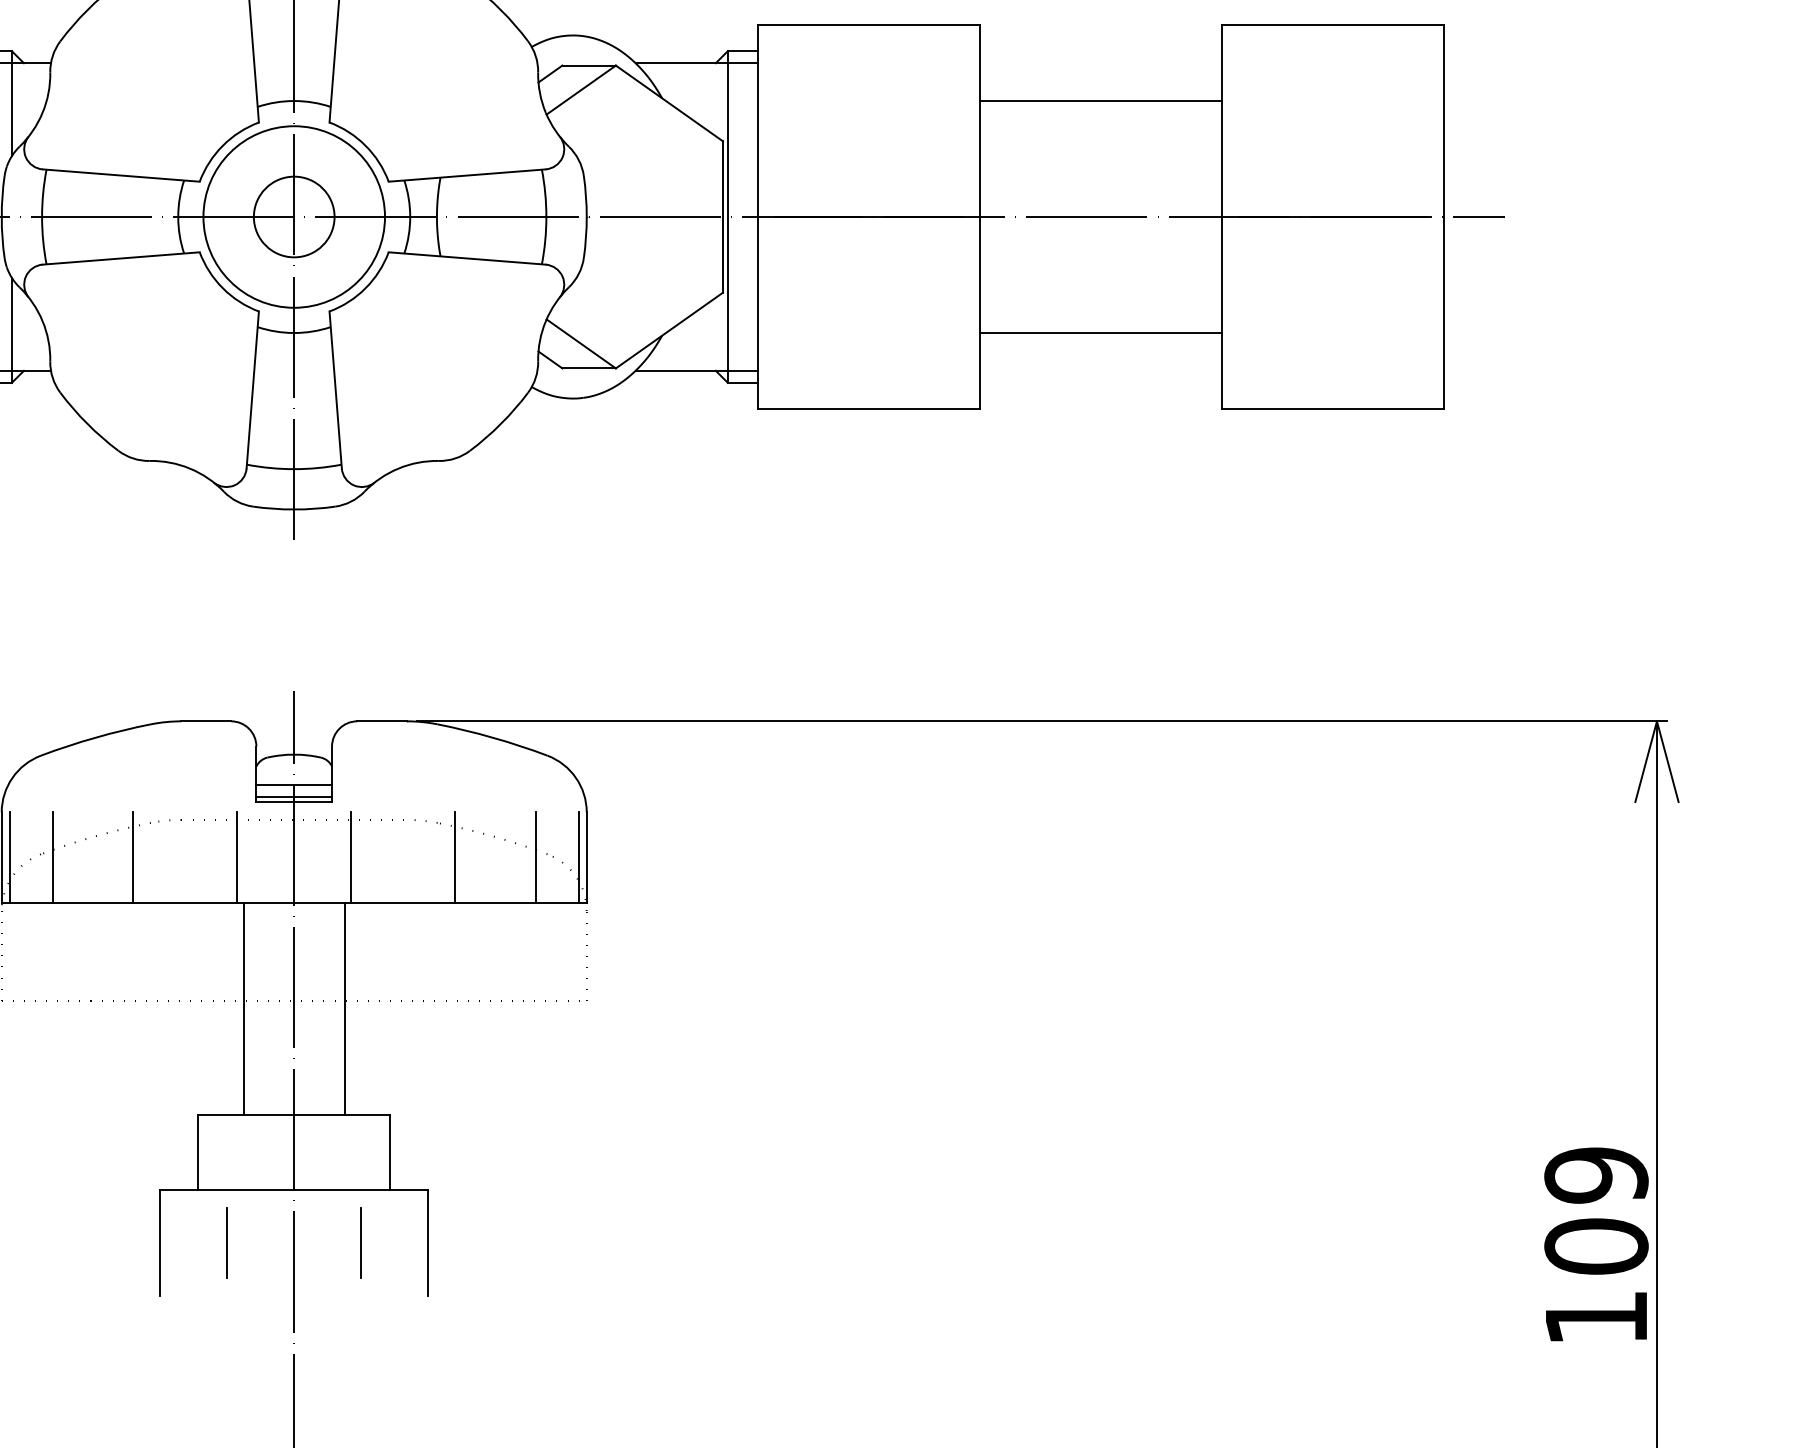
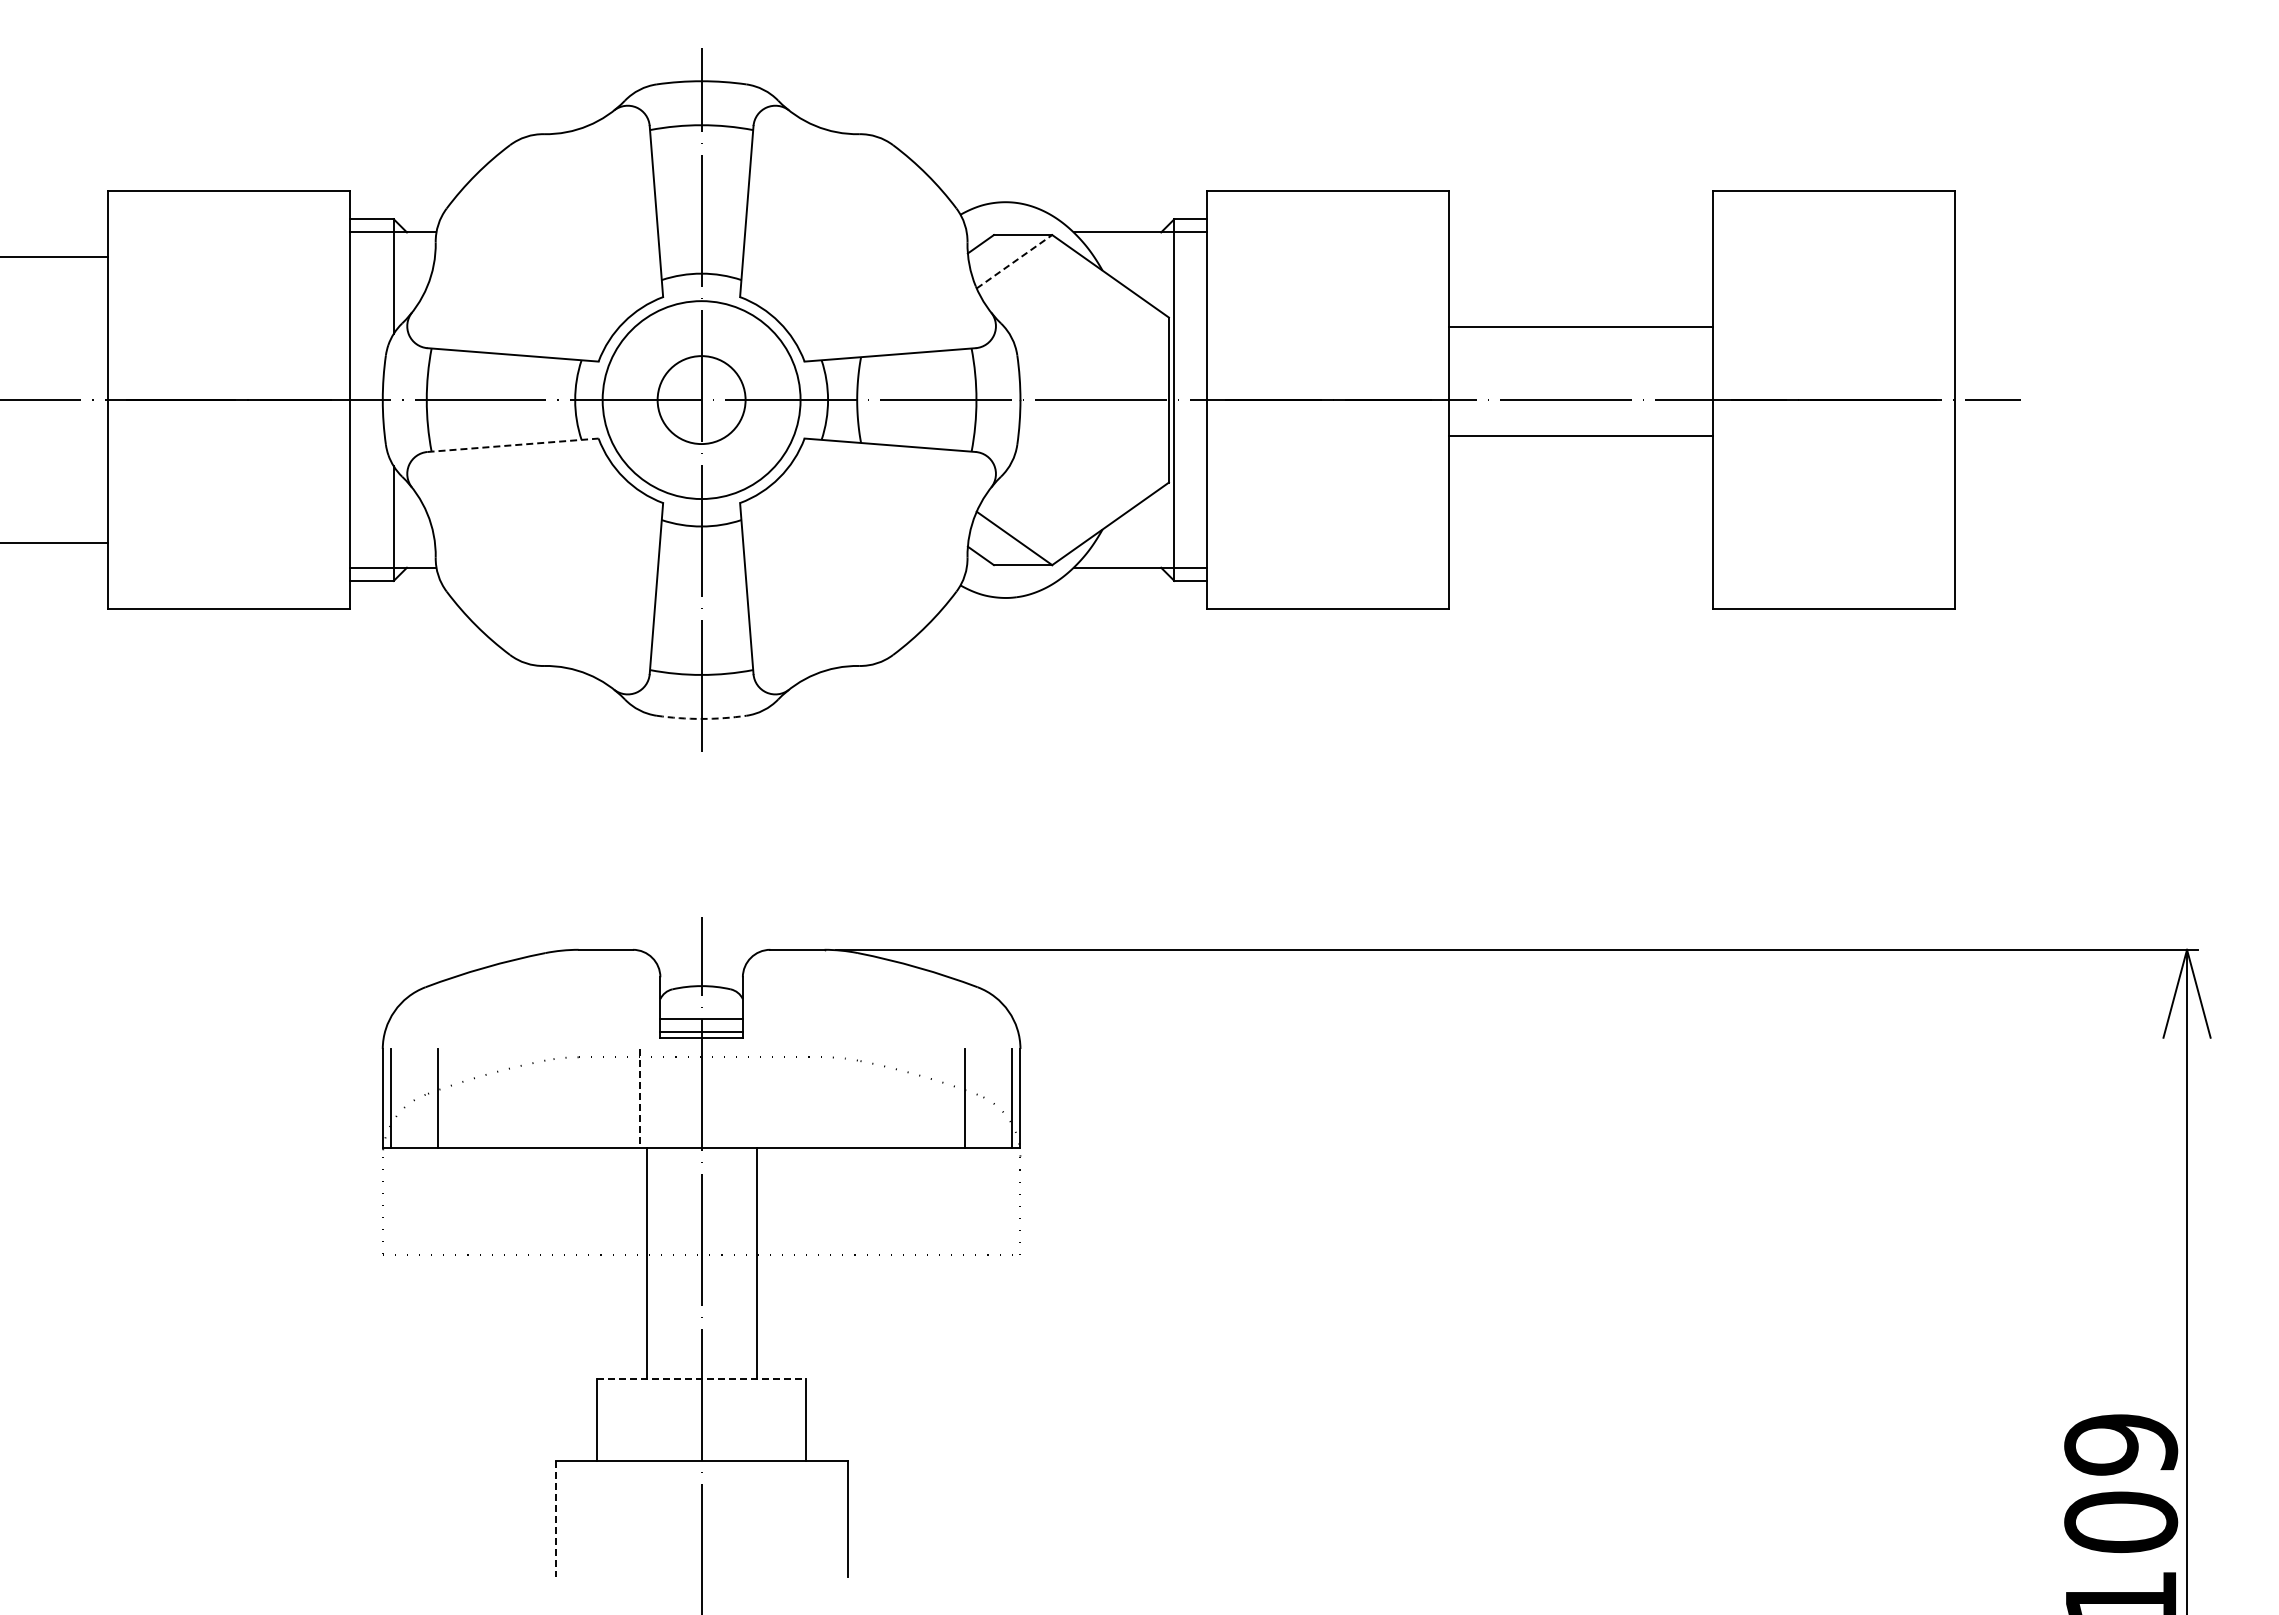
line: (581, 89) -> (1014, 261), solid -> dashed
line: (1101, 100) -> (1581, 326), moved
line: (121, 258) -> (513, 445), solid -> dashed
line: (1101, 332) -> (1581, 435), moved
arc: (294, 509) -> (701, 718), solid -> dashed
line: (133, 857) -> (526, 1098), removed
line: (237, 857) -> (639, 1098), solid -> dashed
line: (351, 857) -> (763, 1098), removed
line: (455, 857) -> (877, 1098), removed
line: (295, 1114) -> (702, 1378), solid -> dashed
line: (160, 1243) -> (555, 1518), solid -> dashed
line: (227, 1243) -> (628, 1518), removed
line: (361, 1243) -> (774, 1518), removed

